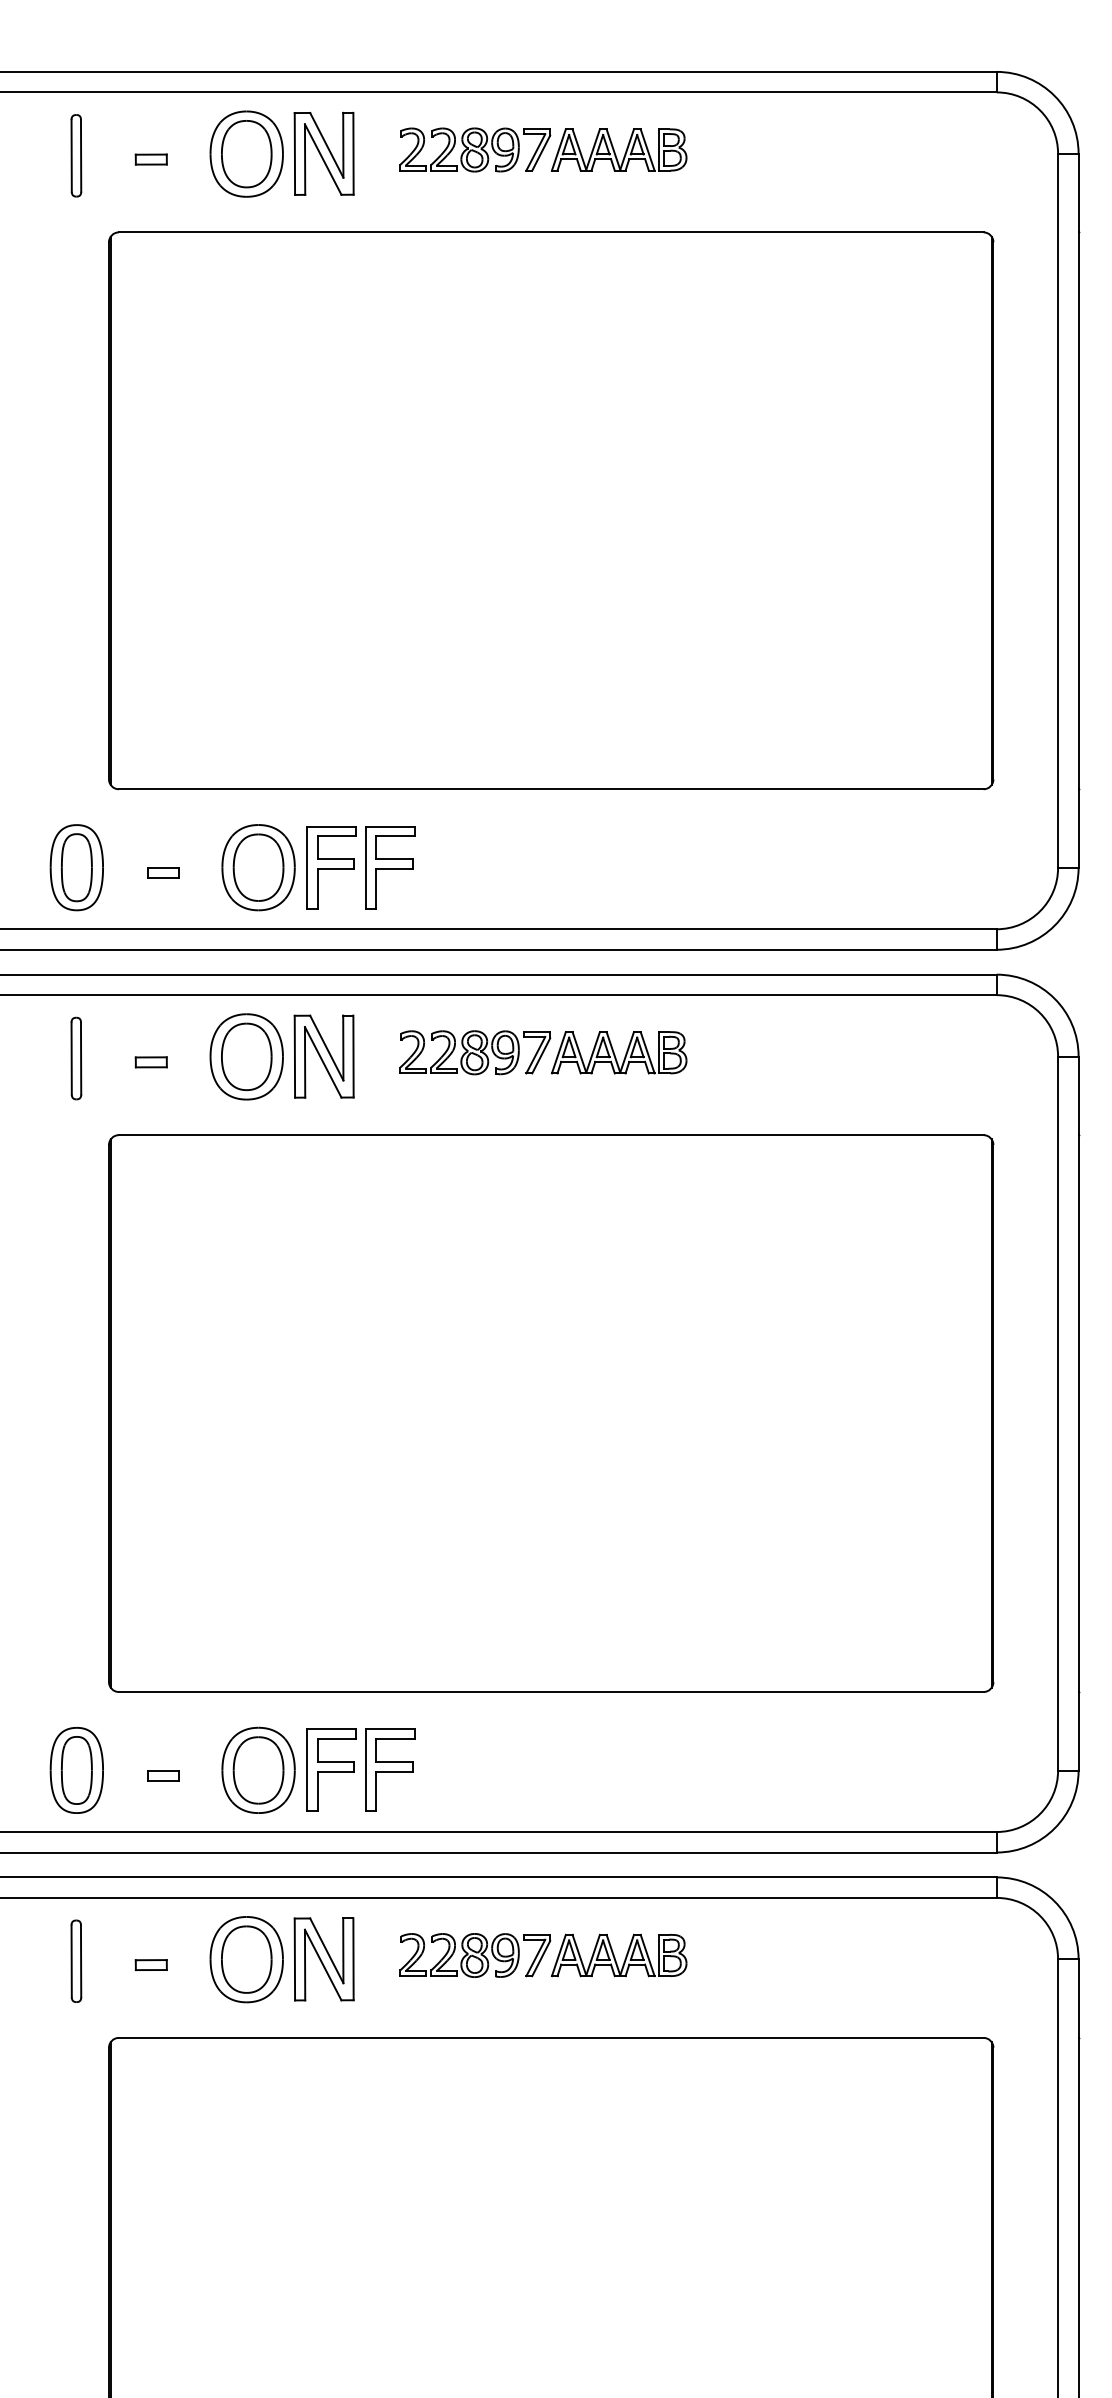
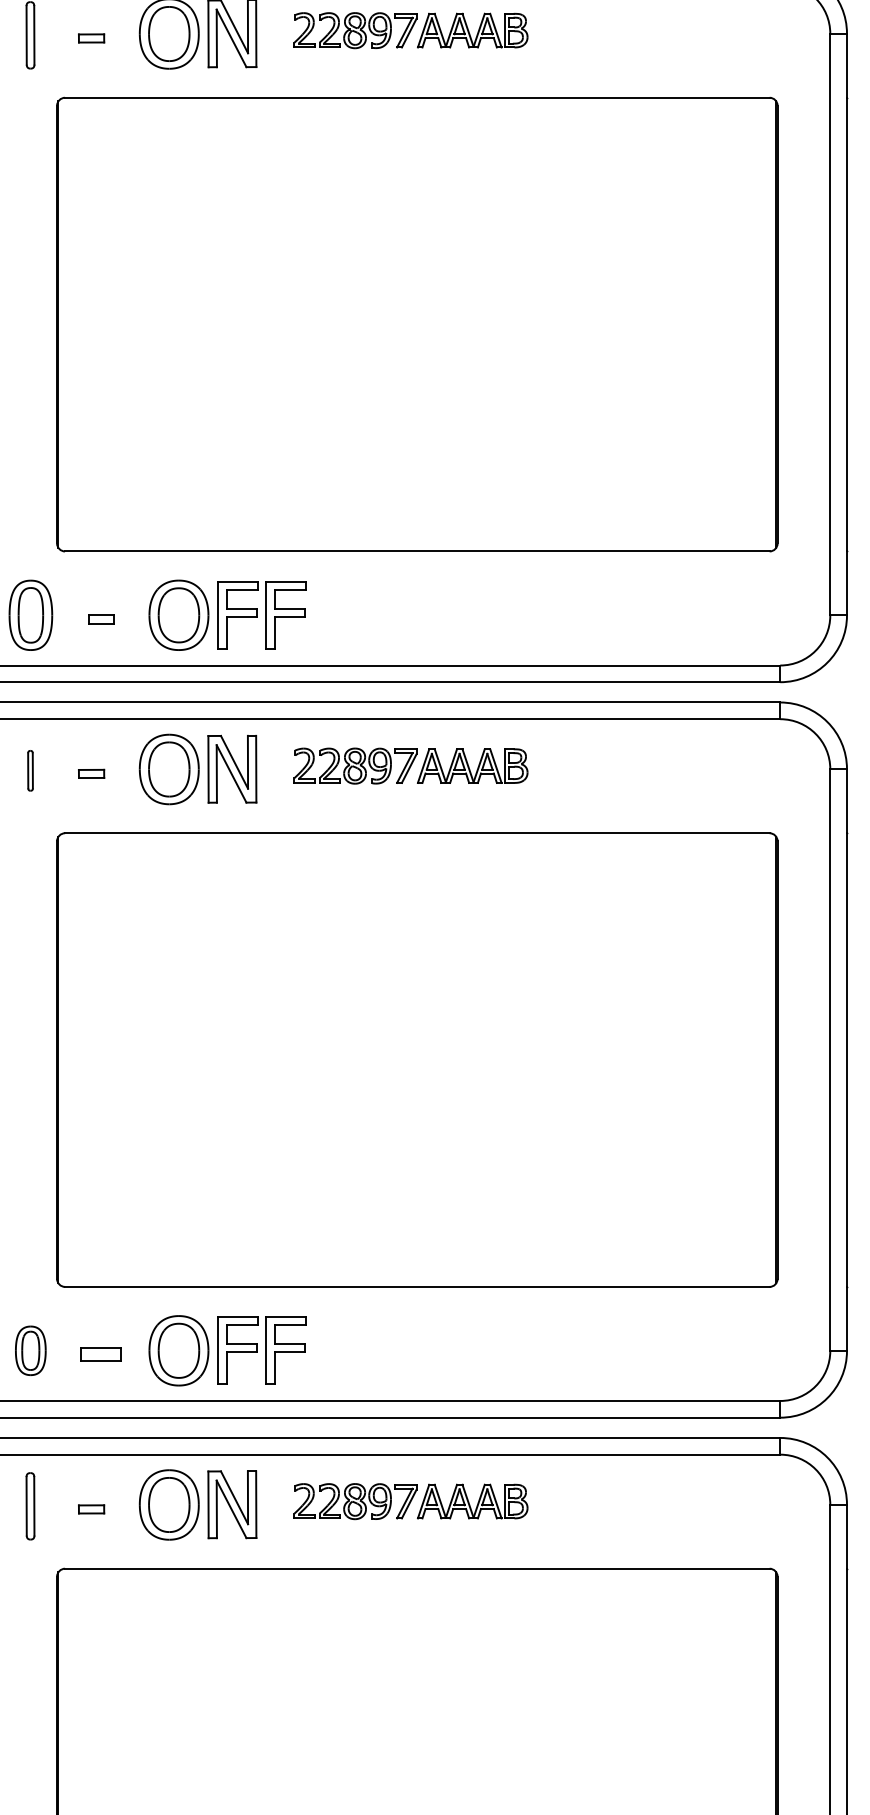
part: (76, 1058) -> (30, 770), size x0.6
part: (76, 1770) -> (30, 1350), size x0.7
part: (163, 1775) -> (101, 1354), size x1.6

